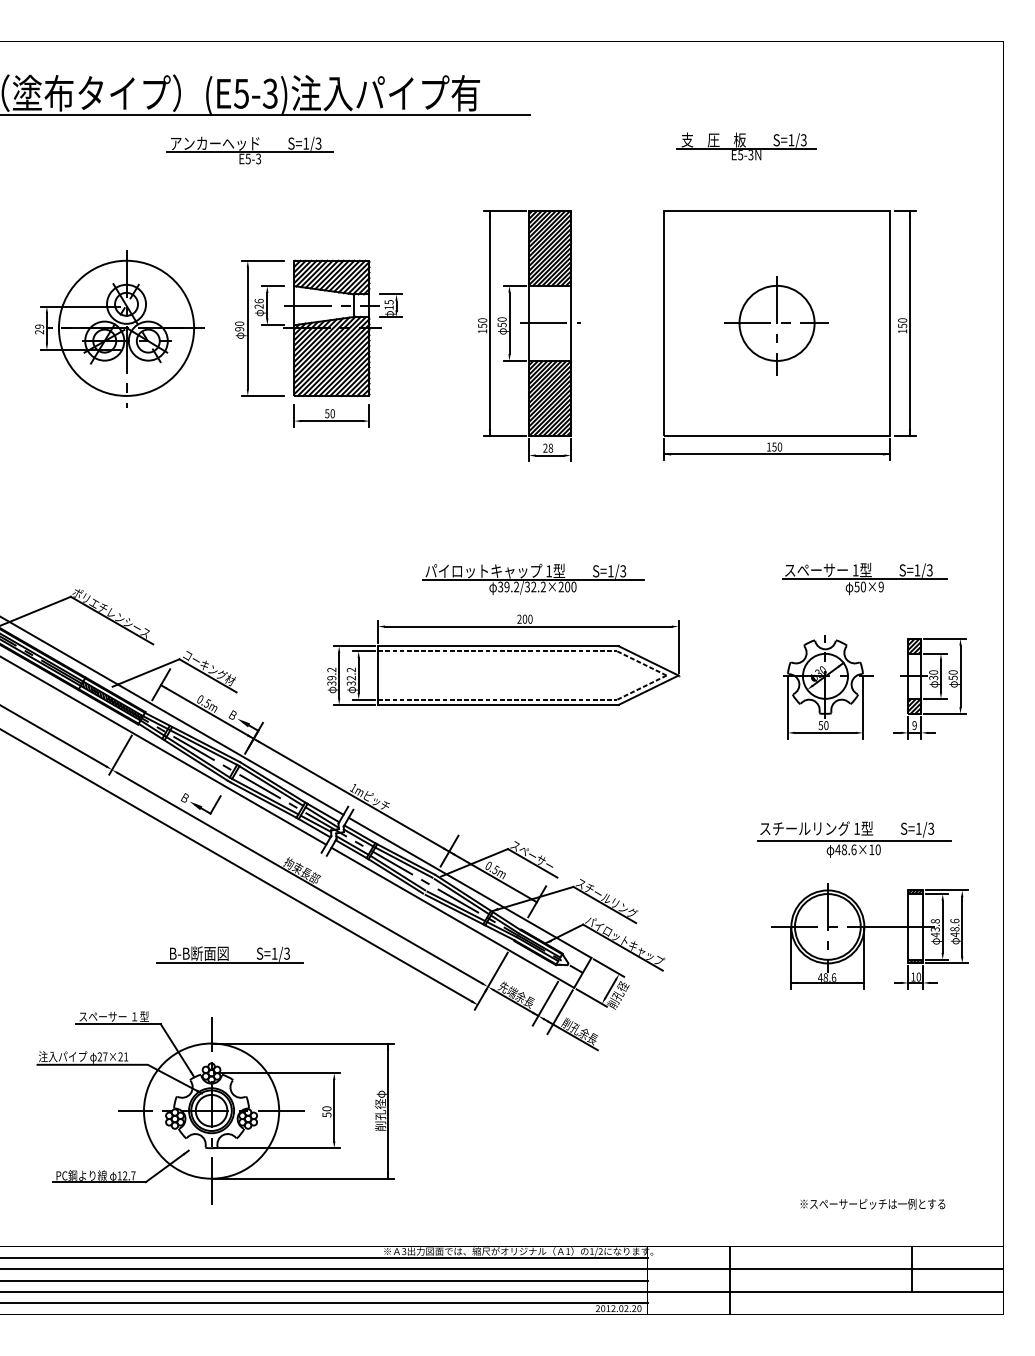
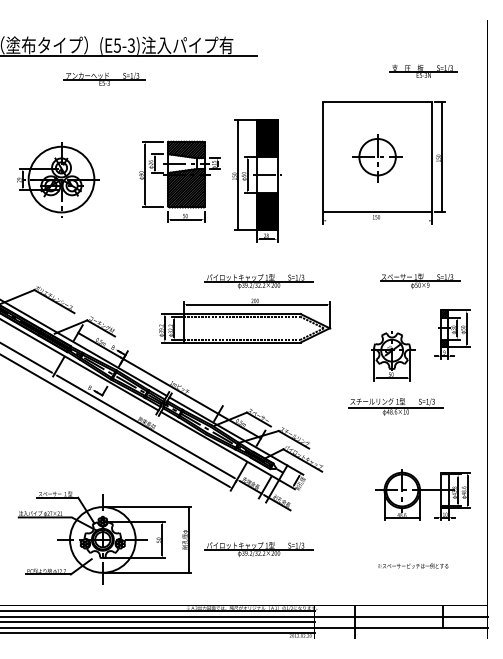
part: (745, 144) -> (423, 70), moved
part: (249, 149) -> (104, 78), moved
part: (120, 328) -> (58, 179), moved
part: (527, 334) -> (256, 180), moved
part: (317, 342) -> (179, 181), moved
line: (776, 453) -> (377, 220), removed
part: (828, 688) -> (393, 356), moved
part: (852, 838) -> (395, 406), moved
part: (869, 935) -> (422, 494), moved
part: (229, 955) -> (111, 464), removed
part: (531, 1130) -> (258, 549), added
text: (873, 1202) -> (413, 565), moved

